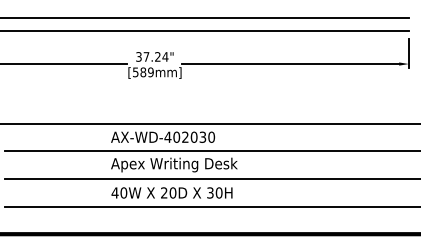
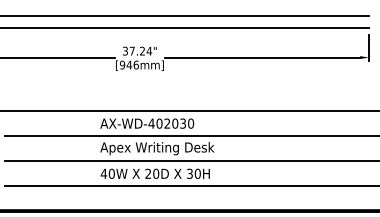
text: (142, 72) -> (128, 65), [589mm] -> [946mm]

